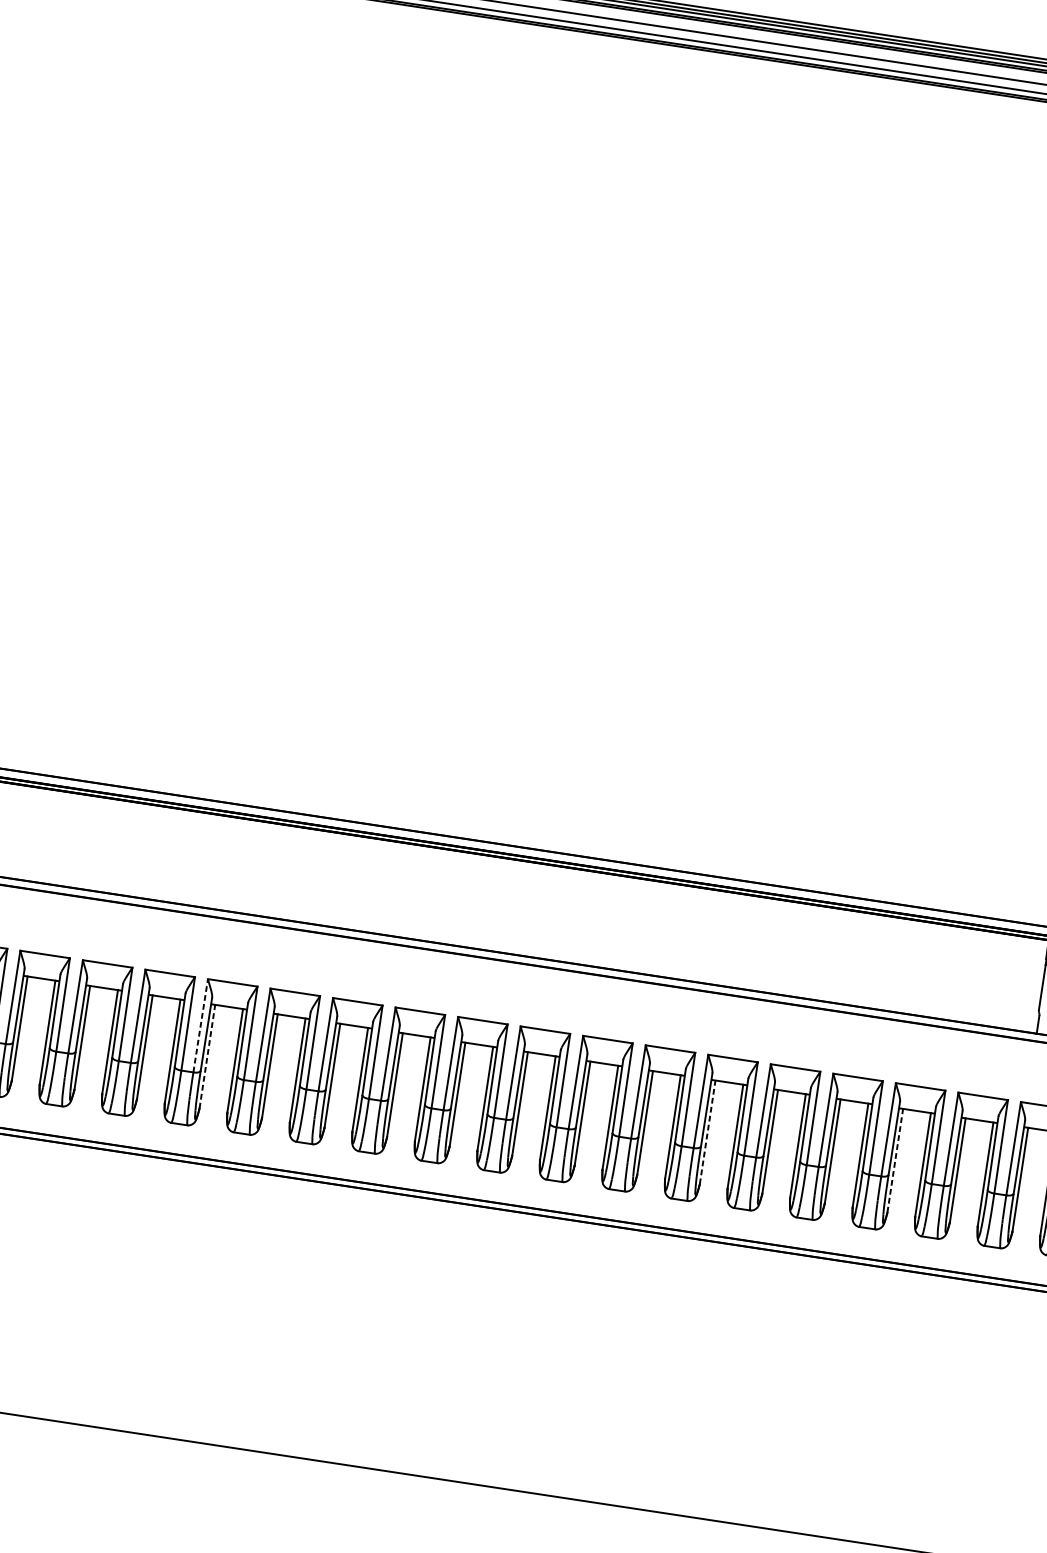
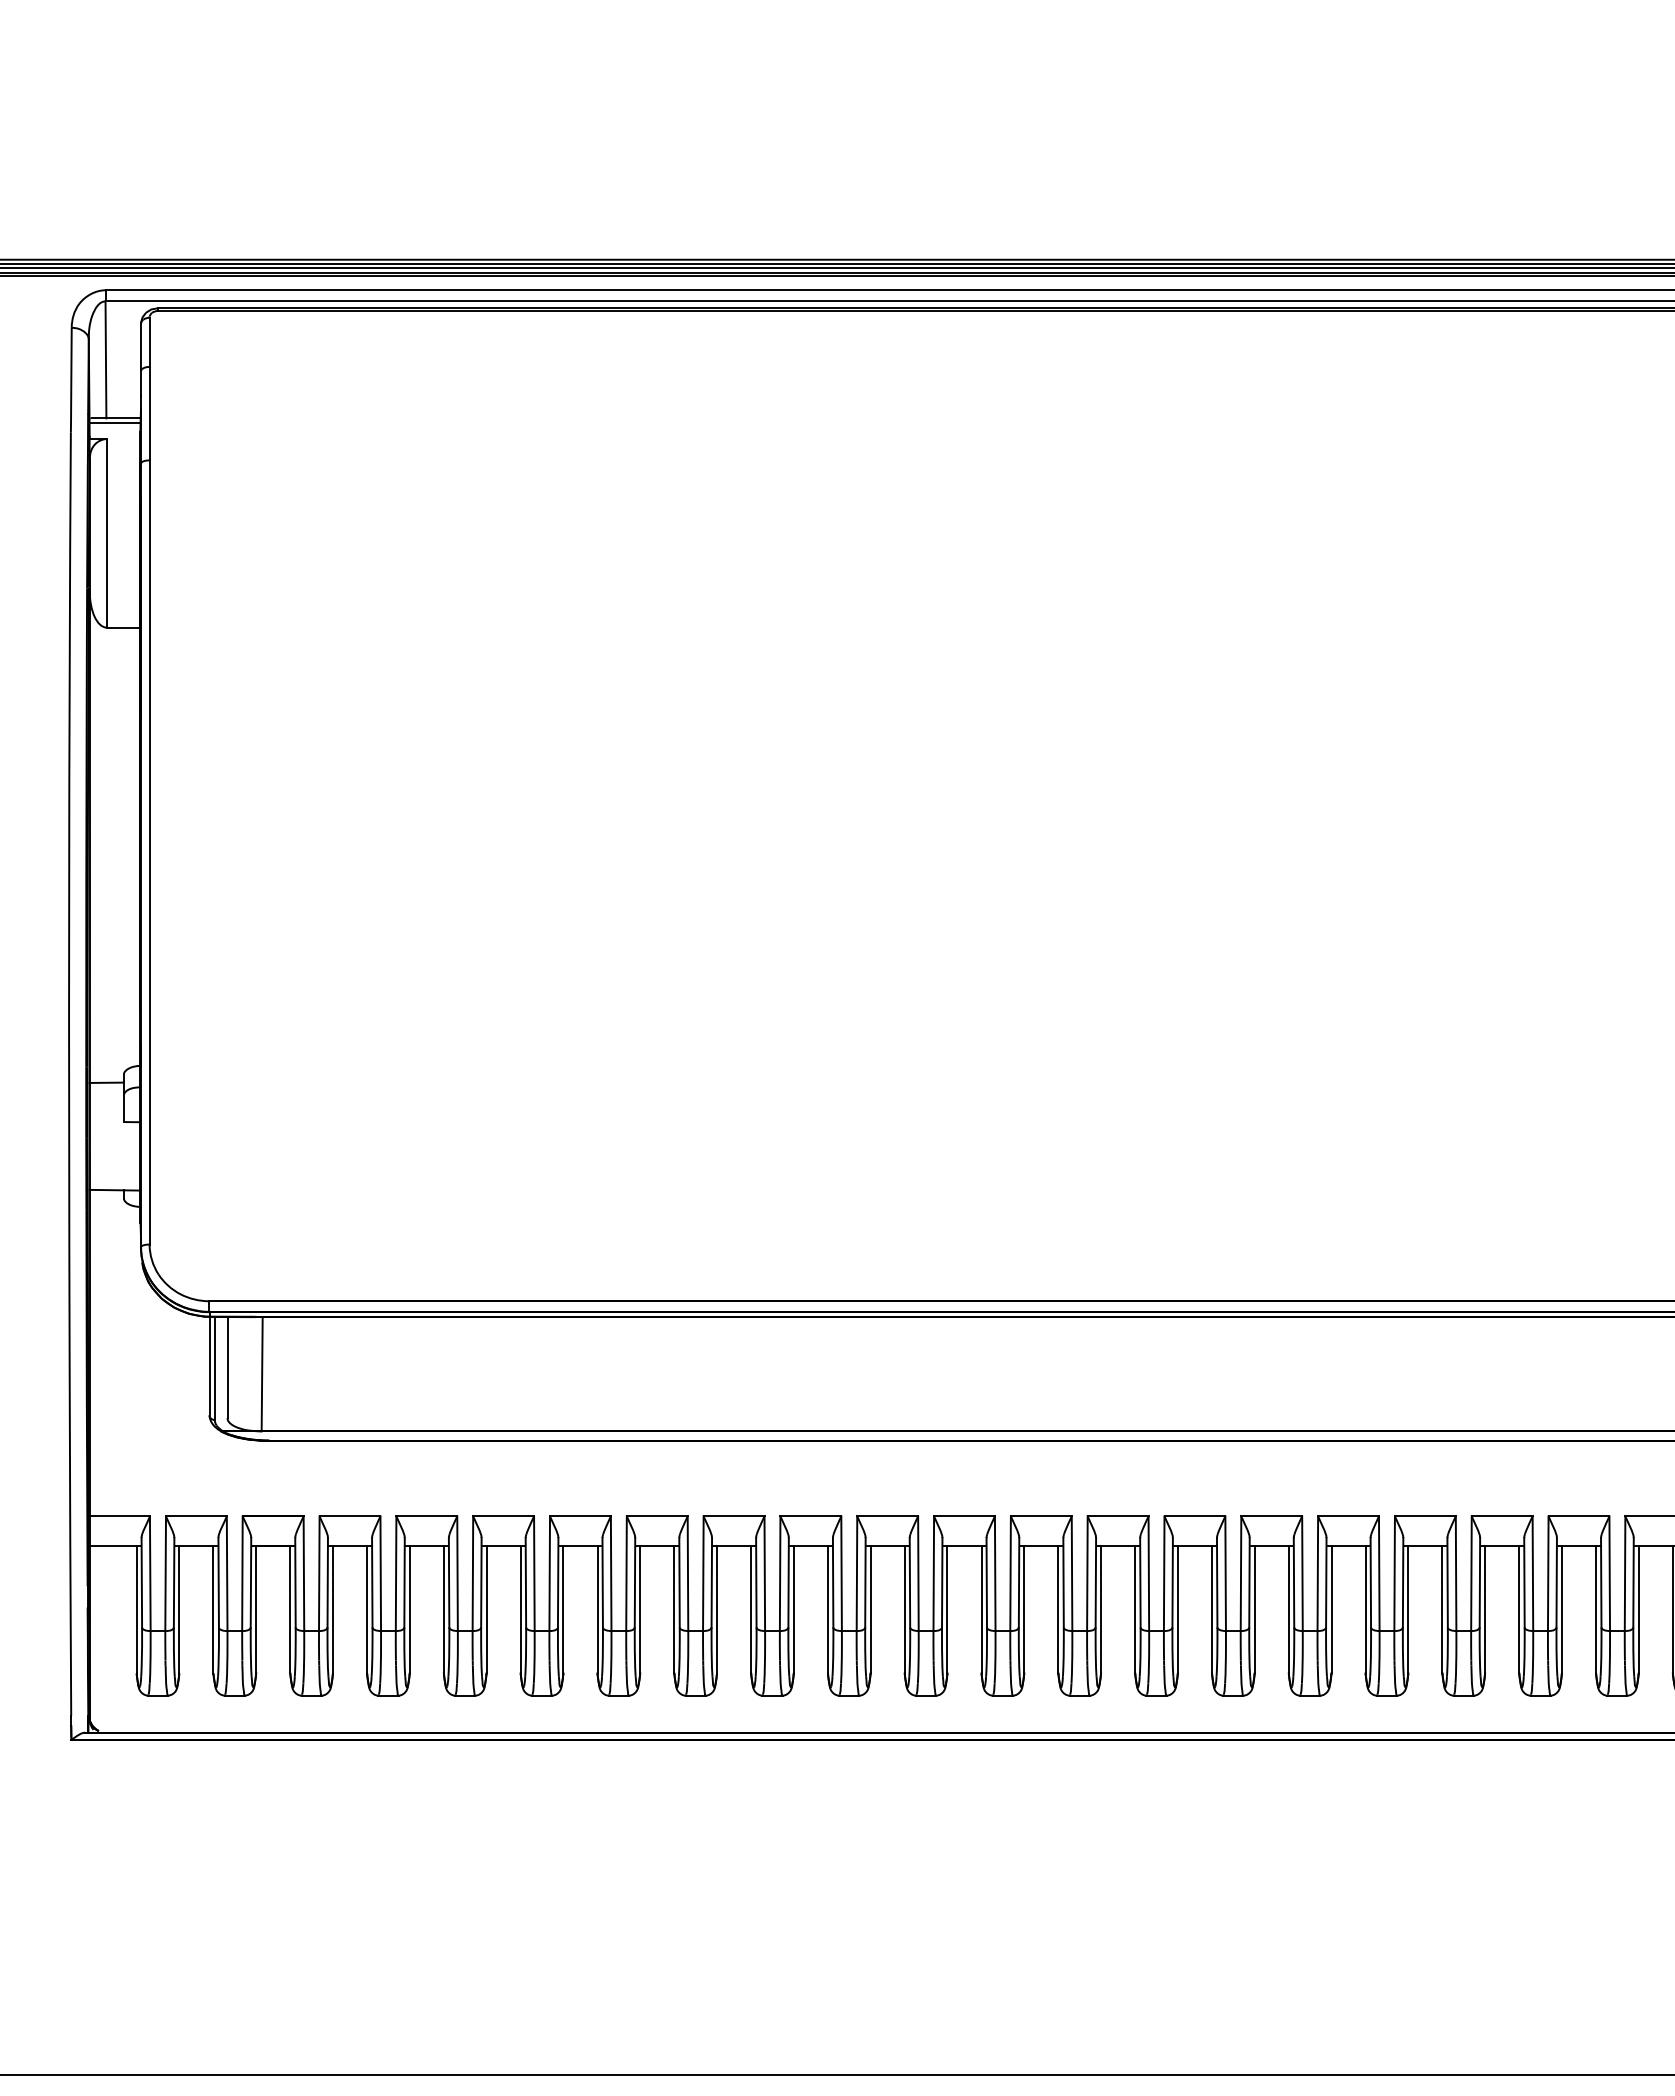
line: (200, 1025) -> (780, 1573), dashed -> solid
line: (207, 1056) -> (793, 1609), dashed -> solid
line: (707, 1132) -> (1408, 1609), dashed -> solid
line: (895, 1160) -> (1638, 1609), dashed -> solid

